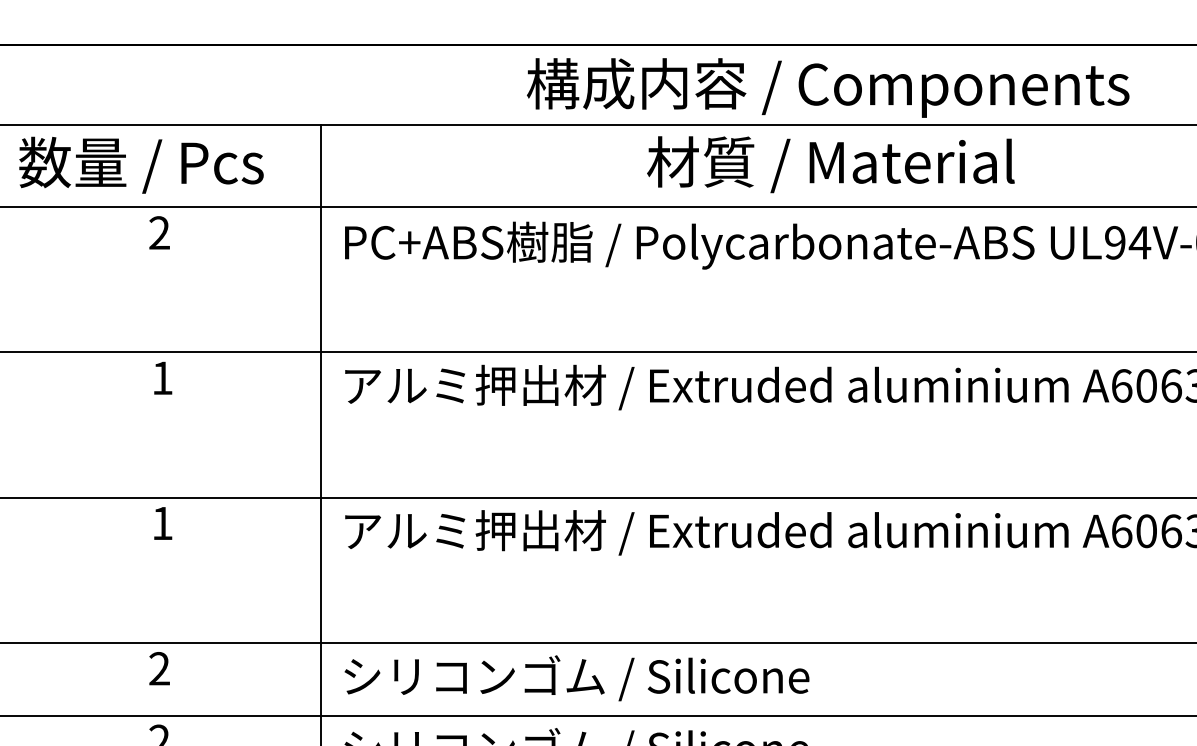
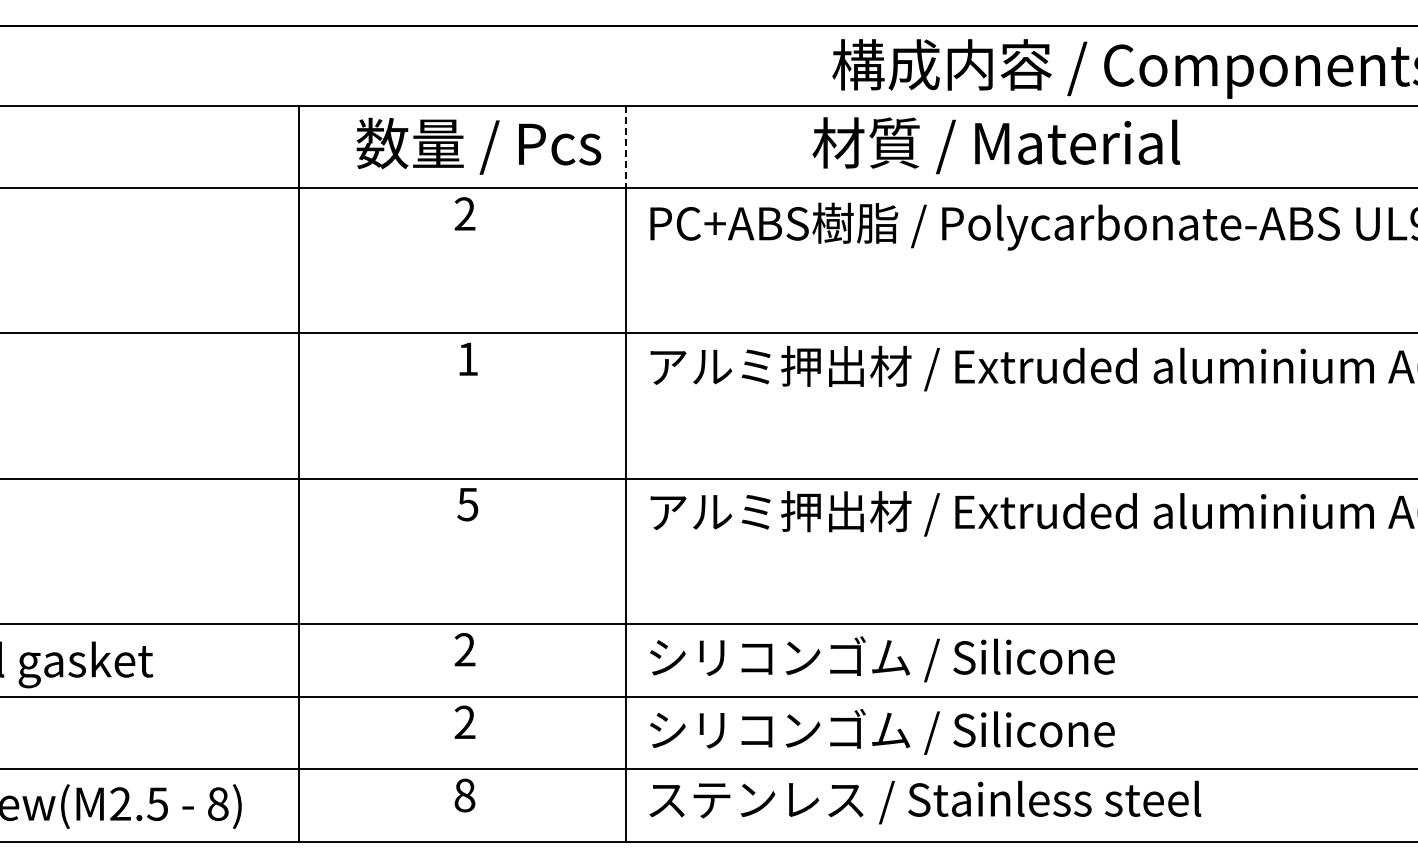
text: (141, 164) -> (478, 145), moved
text: (831, 164) -> (996, 145), moved
line: (321, 166) -> (626, 147), solid -> dashed
text: (162, 523) -> (467, 504), 1 -> 5

